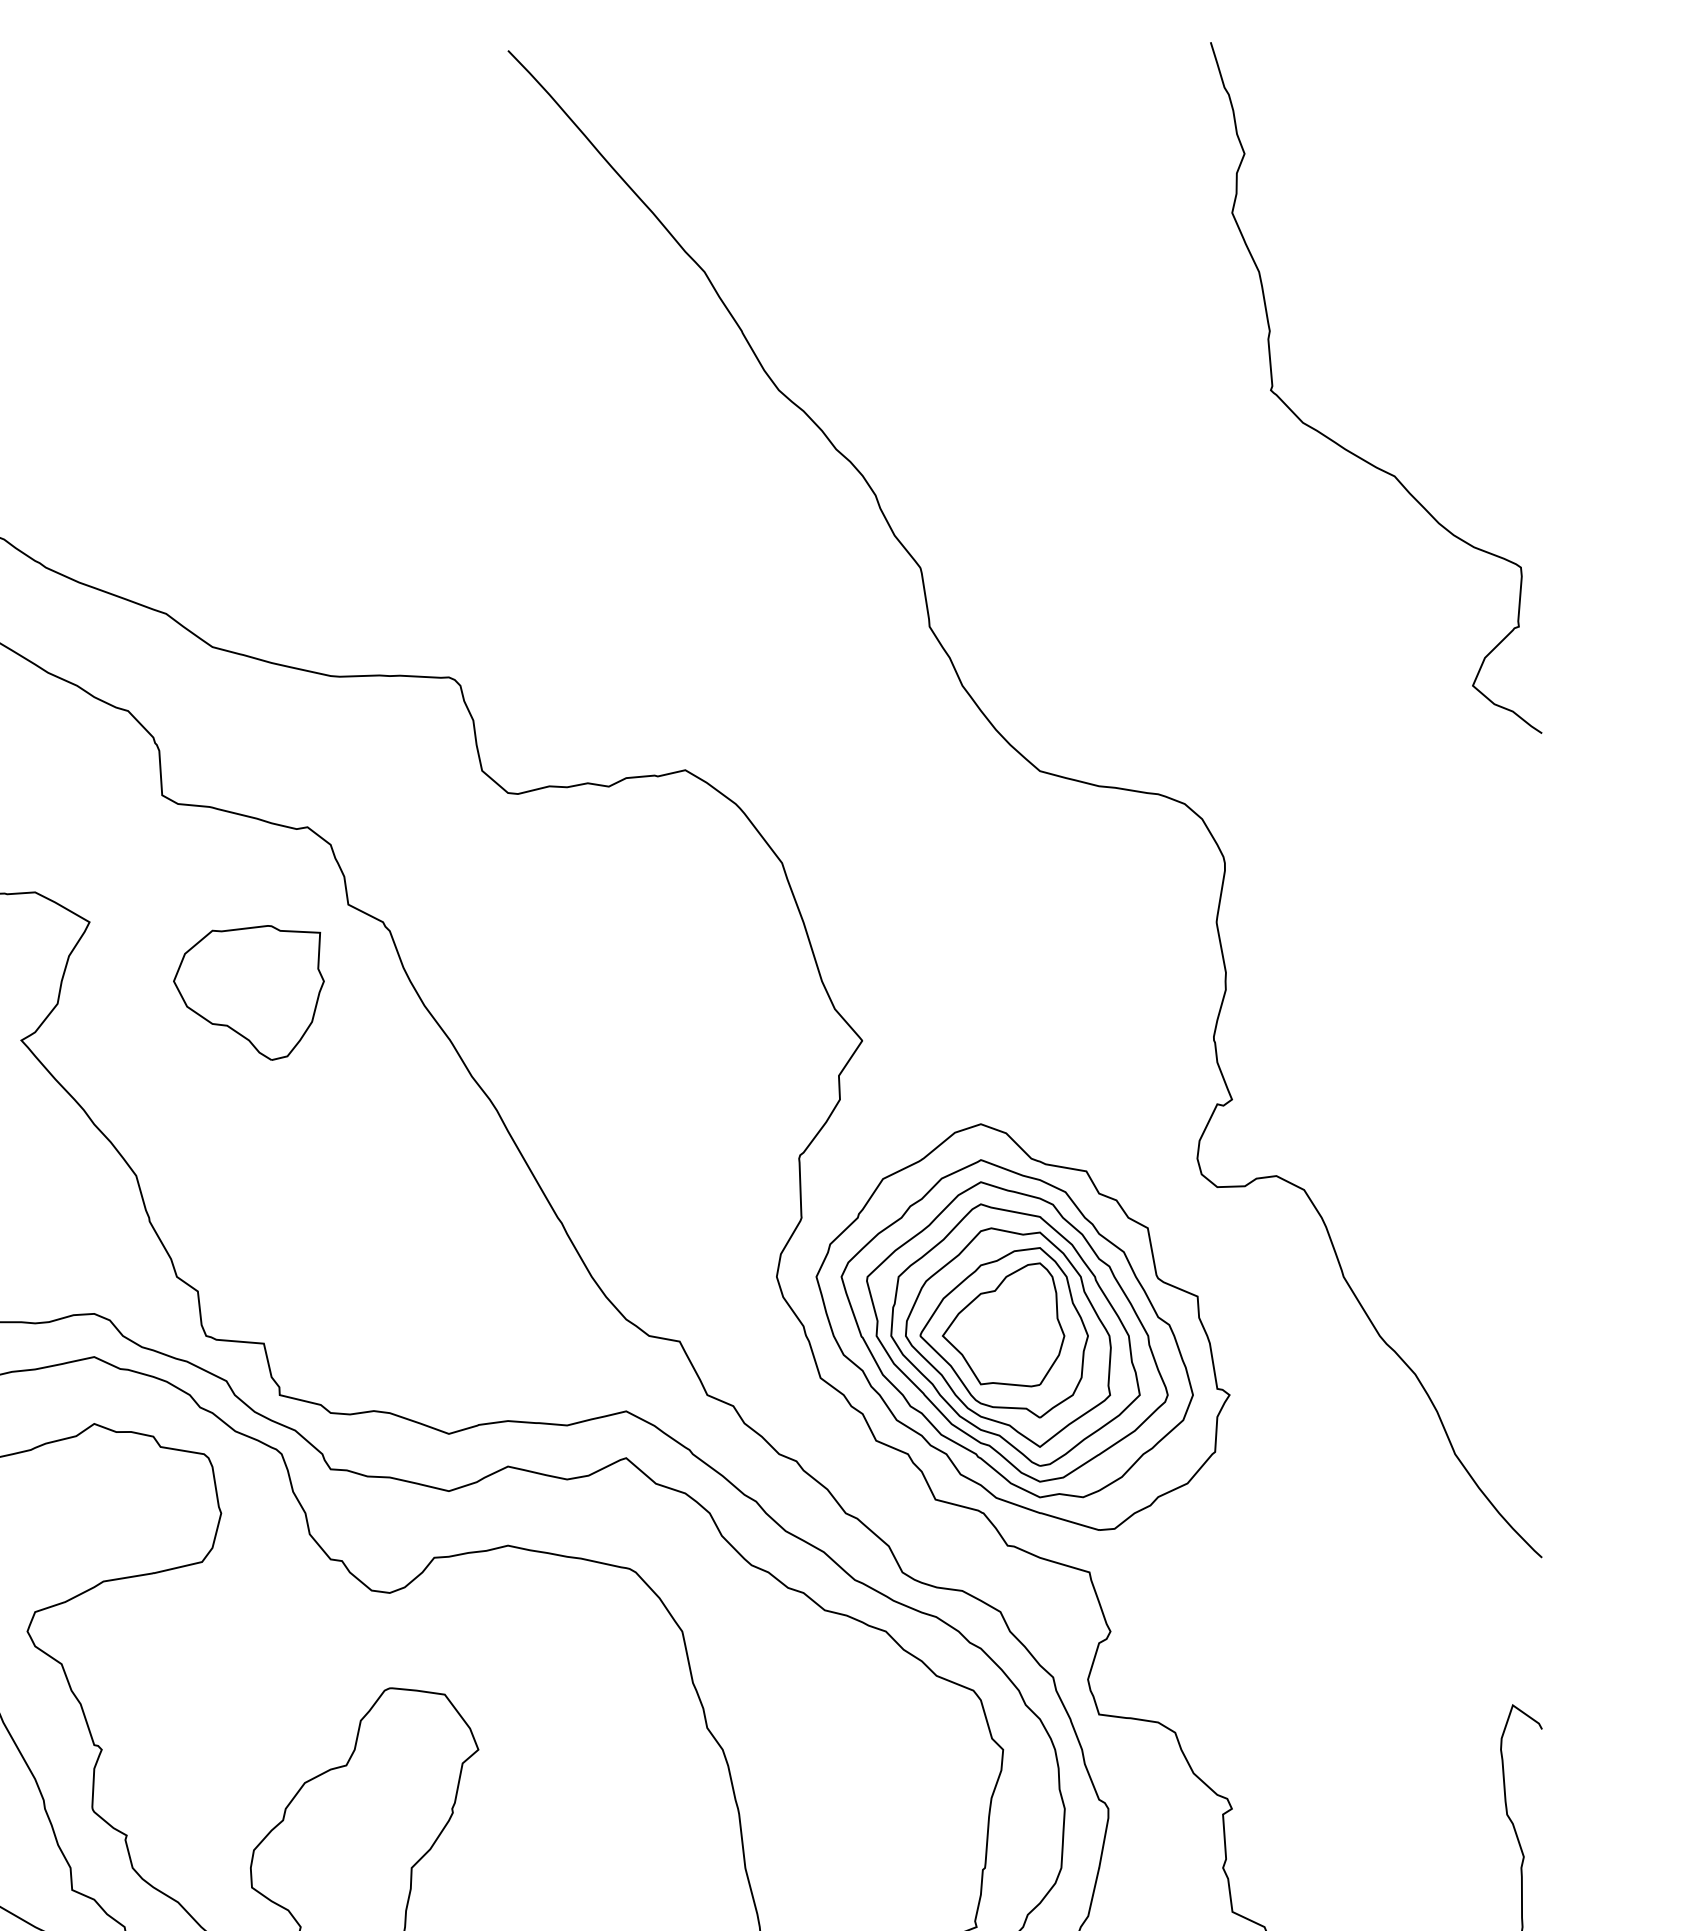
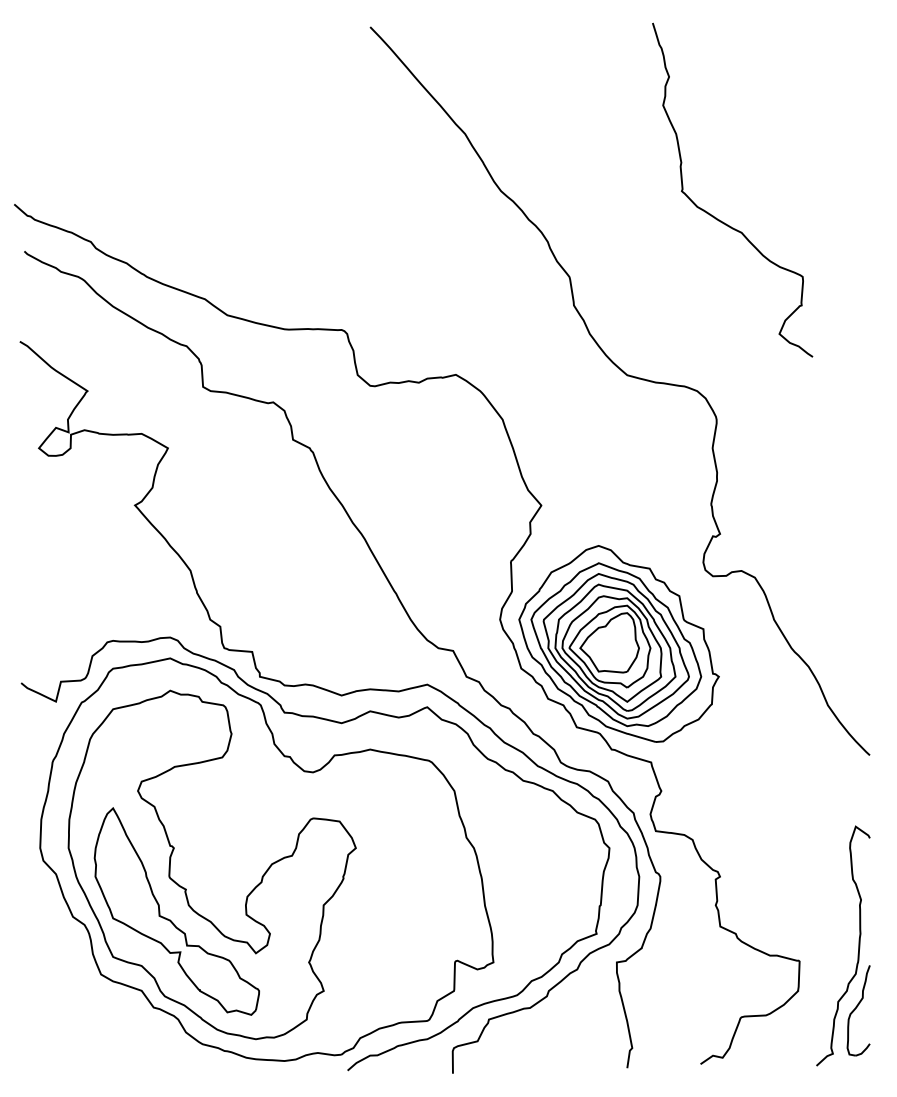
curve: (1336, 440) -> (713, 215), moved
part: (247, 993) -> (244, 482), removed

